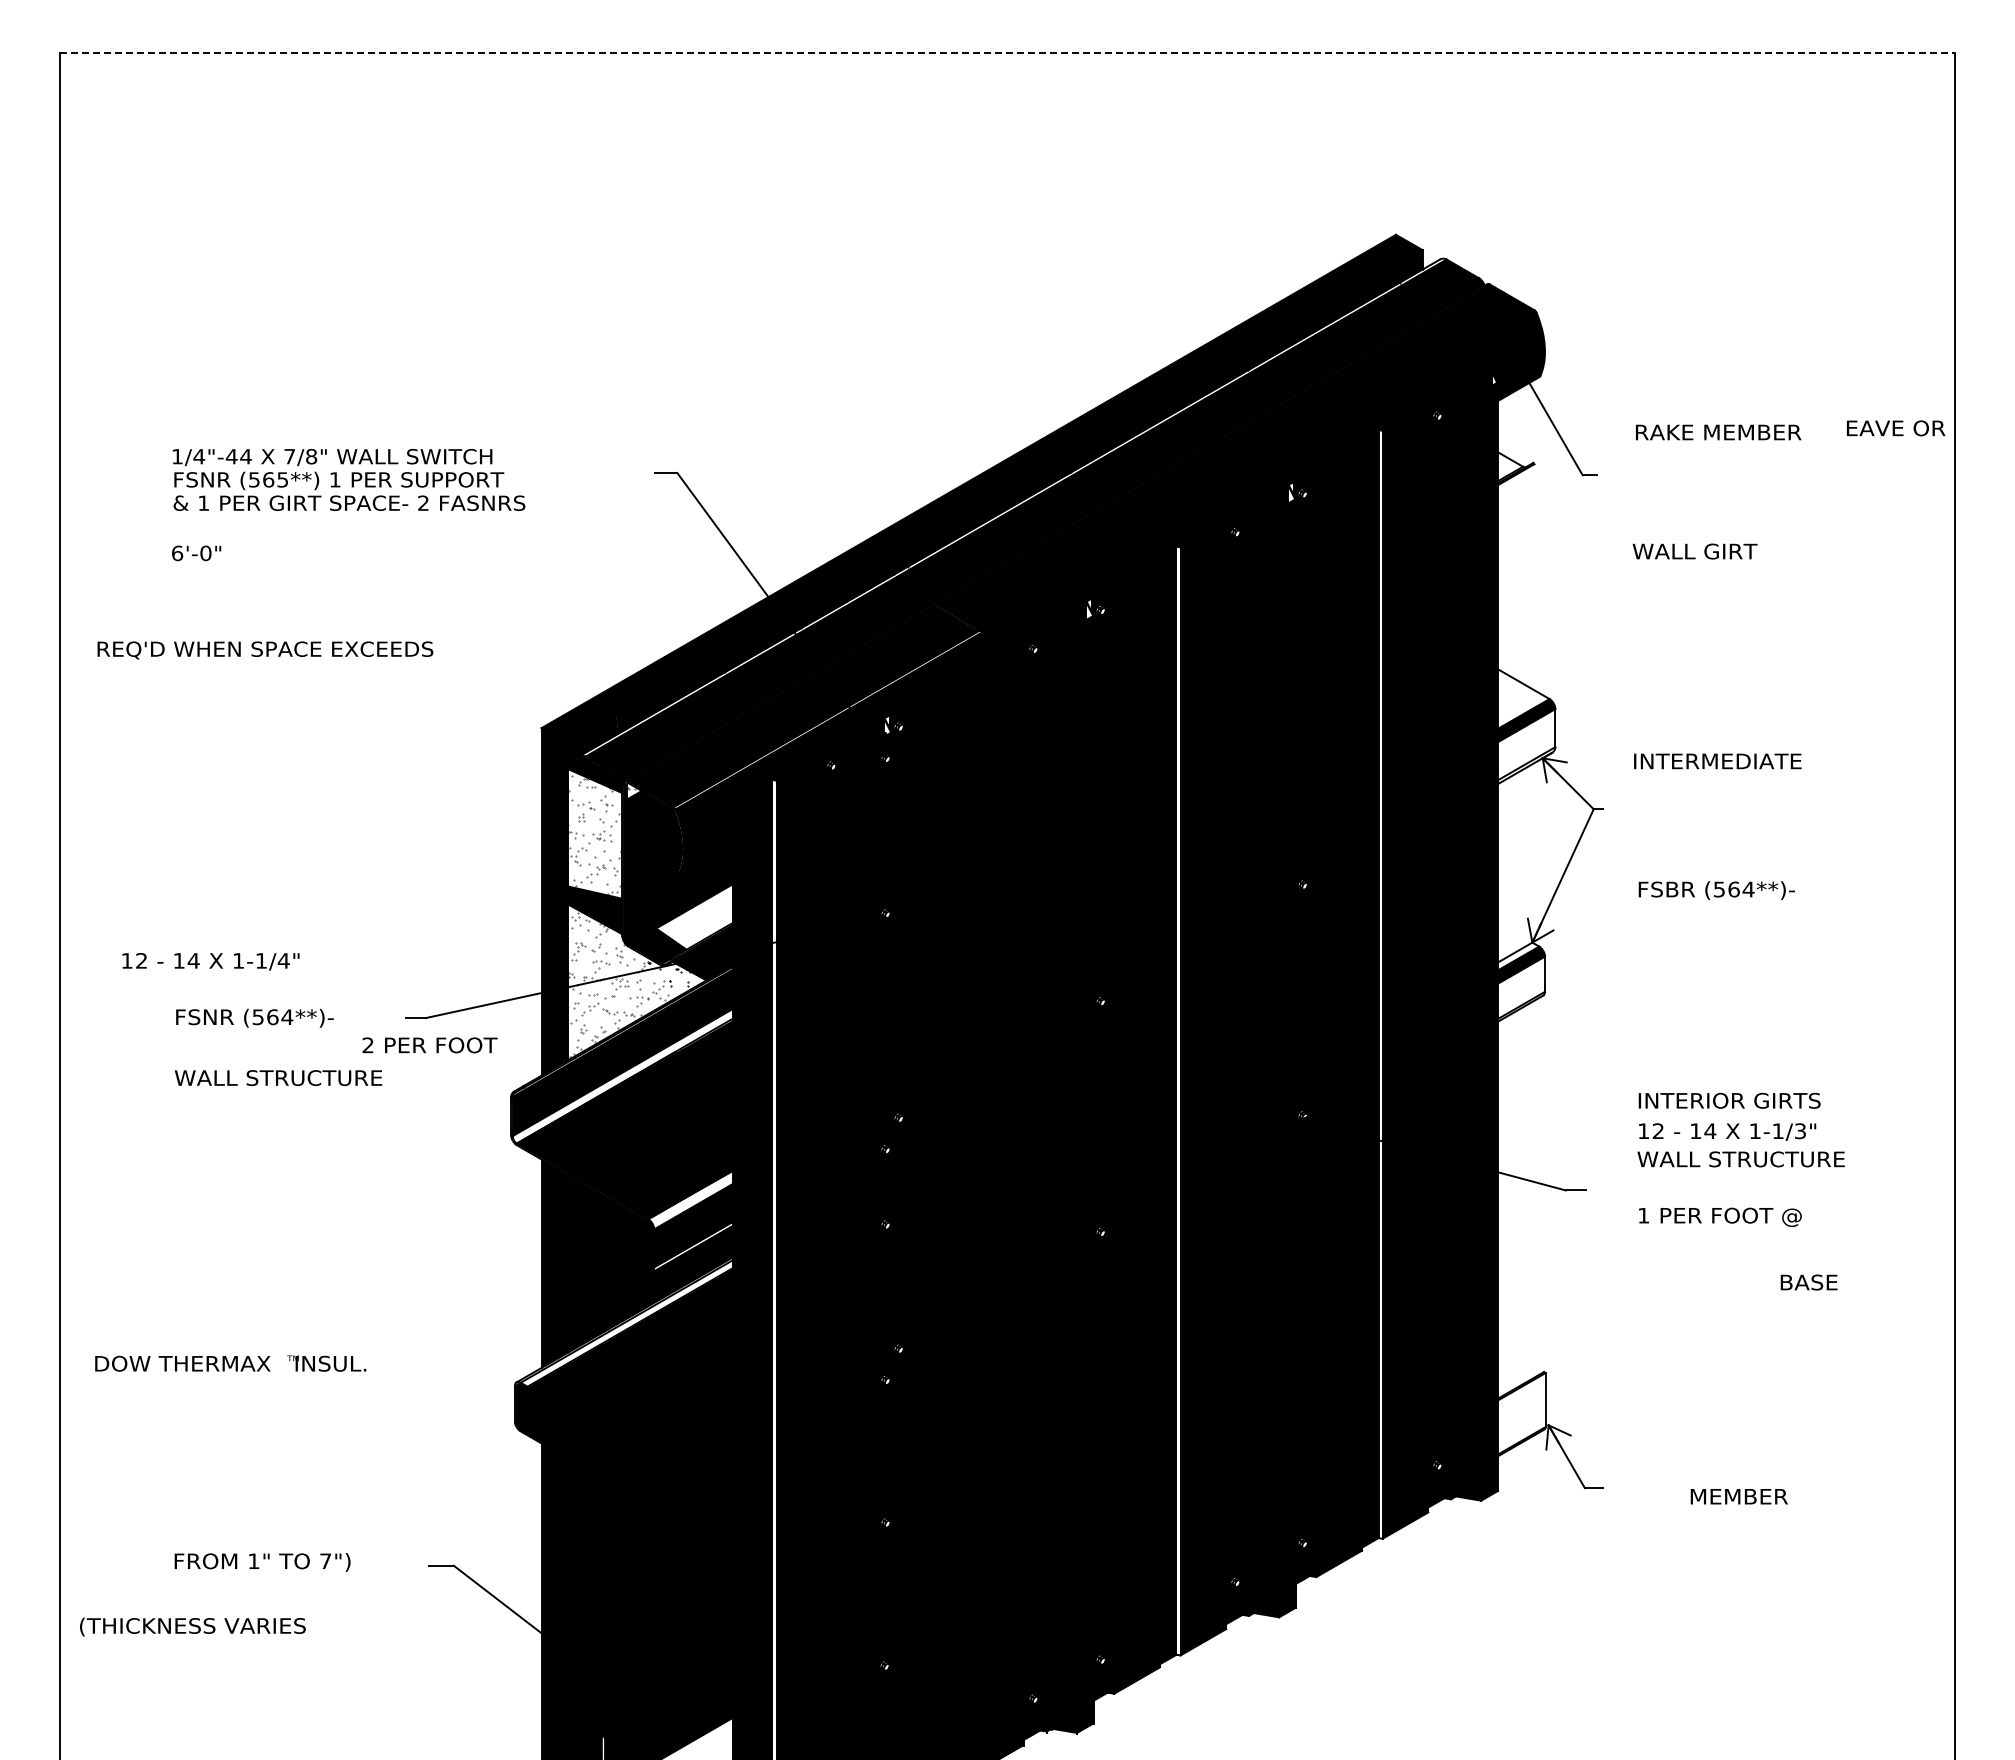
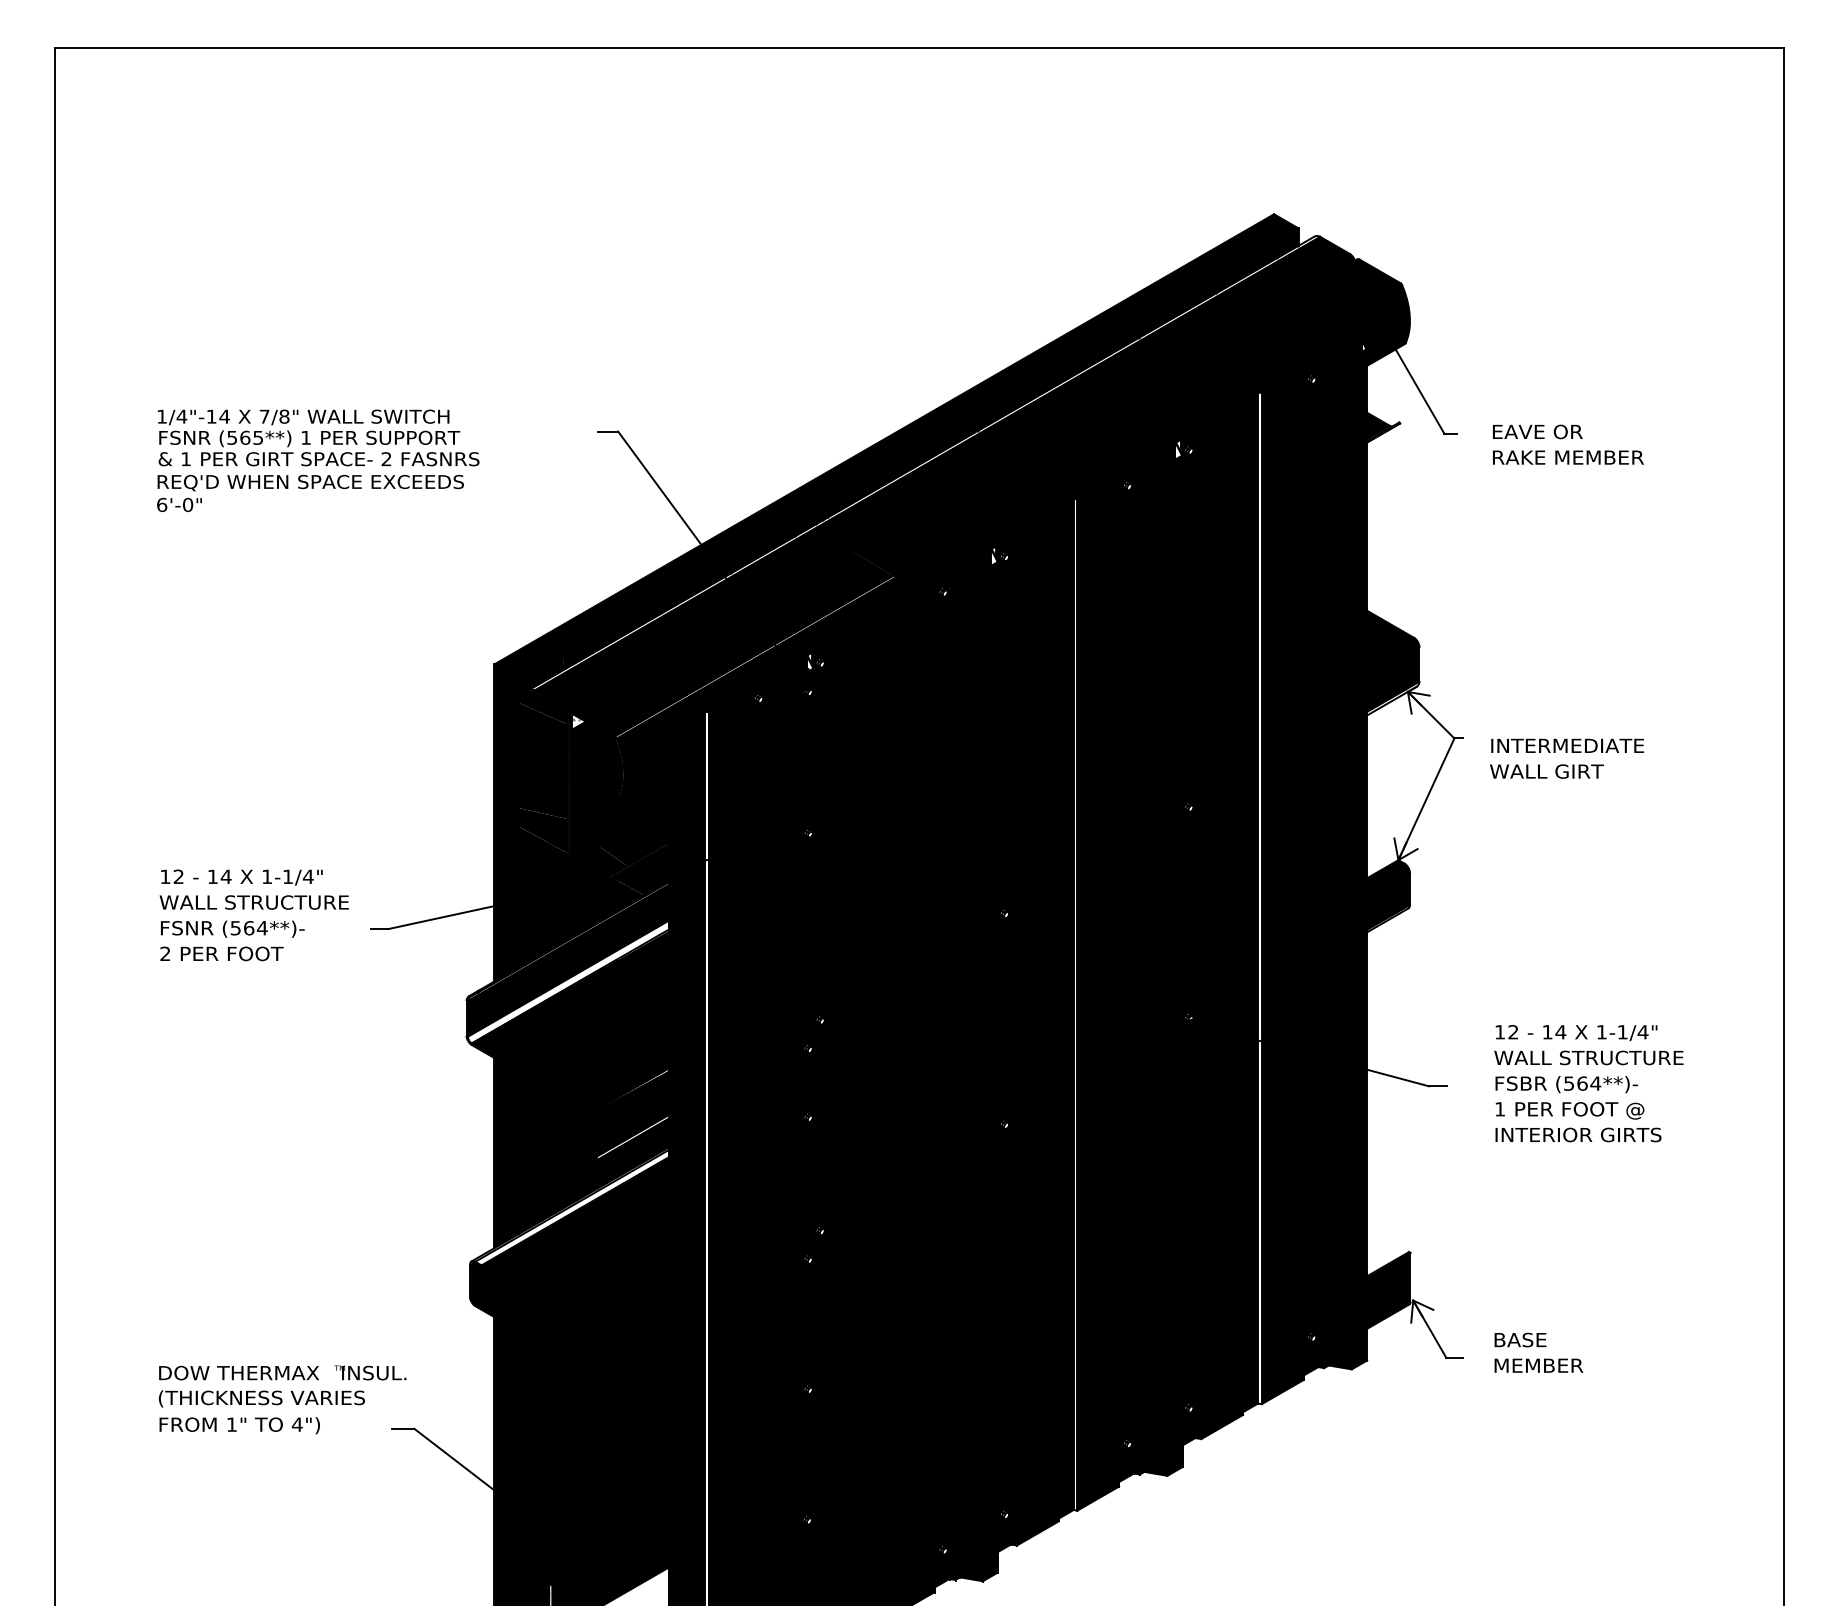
line: (1007, 52) -> (919, 47), dashed -> solid
text: (1896, 428) -> (1538, 432), moved
text: (1718, 432) -> (1568, 457), moved
text: (231, 456) -> (211, 416), 1/4"-44 -> 1/4"-14
fill: (1510, 466) -> (1378, 425), added
text: (1694, 551) -> (1546, 771), moved
text: (265, 650) -> (310, 483), moved
fill: (1523, 698) -> (1390, 637), added
fill: (1526, 744) -> (1393, 679), added
text: (1717, 761) -> (1567, 745), moved
fill: (595, 833) -> (543, 760), added
text: (1716, 890) -> (1566, 1084), moved
fill: (694, 916) -> (633, 836), added
fill: (1518, 956) -> (1385, 872), added
text: (210, 961) -> (241, 877), moved
fill: (636, 982) -> (580, 896), added
fill: (1521, 987) -> (1388, 901), added
text: (429, 1045) -> (221, 954), moved
text: (278, 1077) -> (254, 902), moved
text: (1729, 1100) -> (1578, 1134), moved
text: (1800, 1131) -> (1643, 1032), 1-1/3" -> 1-1/4"
fill: (690, 1201) -> (630, 1096), added
text: (1808, 1282) -> (1519, 1340), moved
text: (230, 1363) -> (282, 1372), moved
fill: (1521, 1413) -> (1388, 1289), added
text: (1738, 1496) -> (1538, 1365), moved
text: (325, 1560) -> (297, 1423), 7") -> 4")
text: (192, 1626) -> (261, 1398), moved

